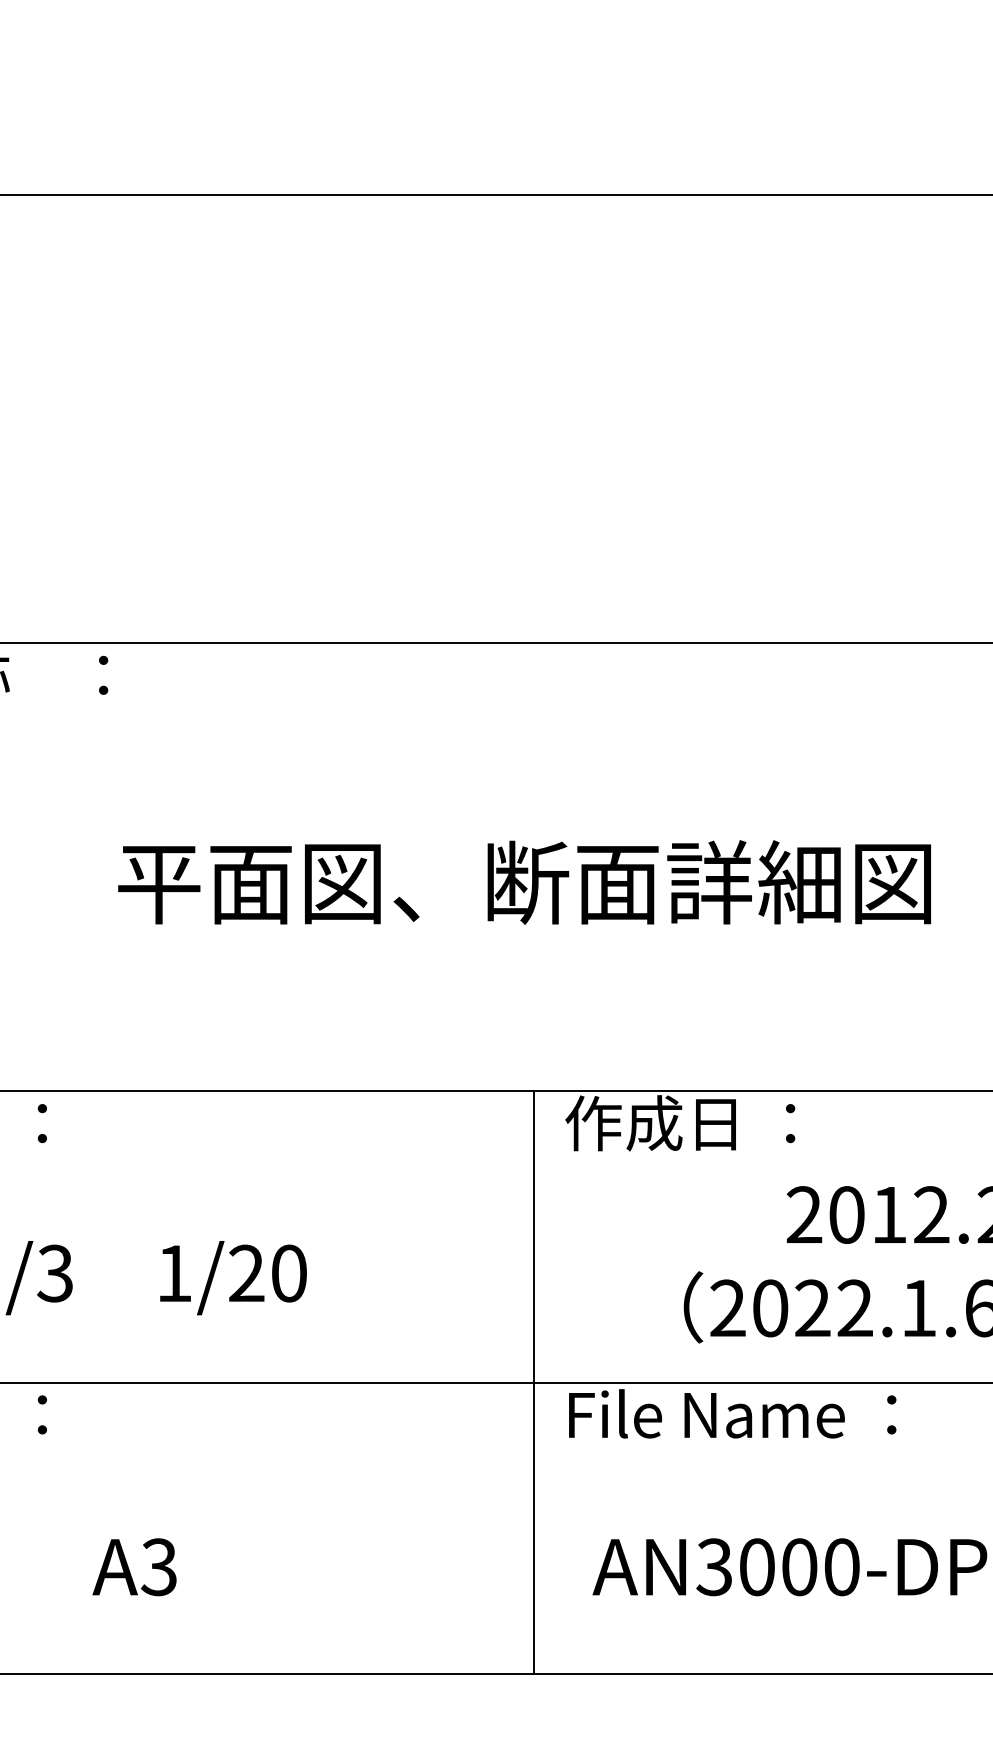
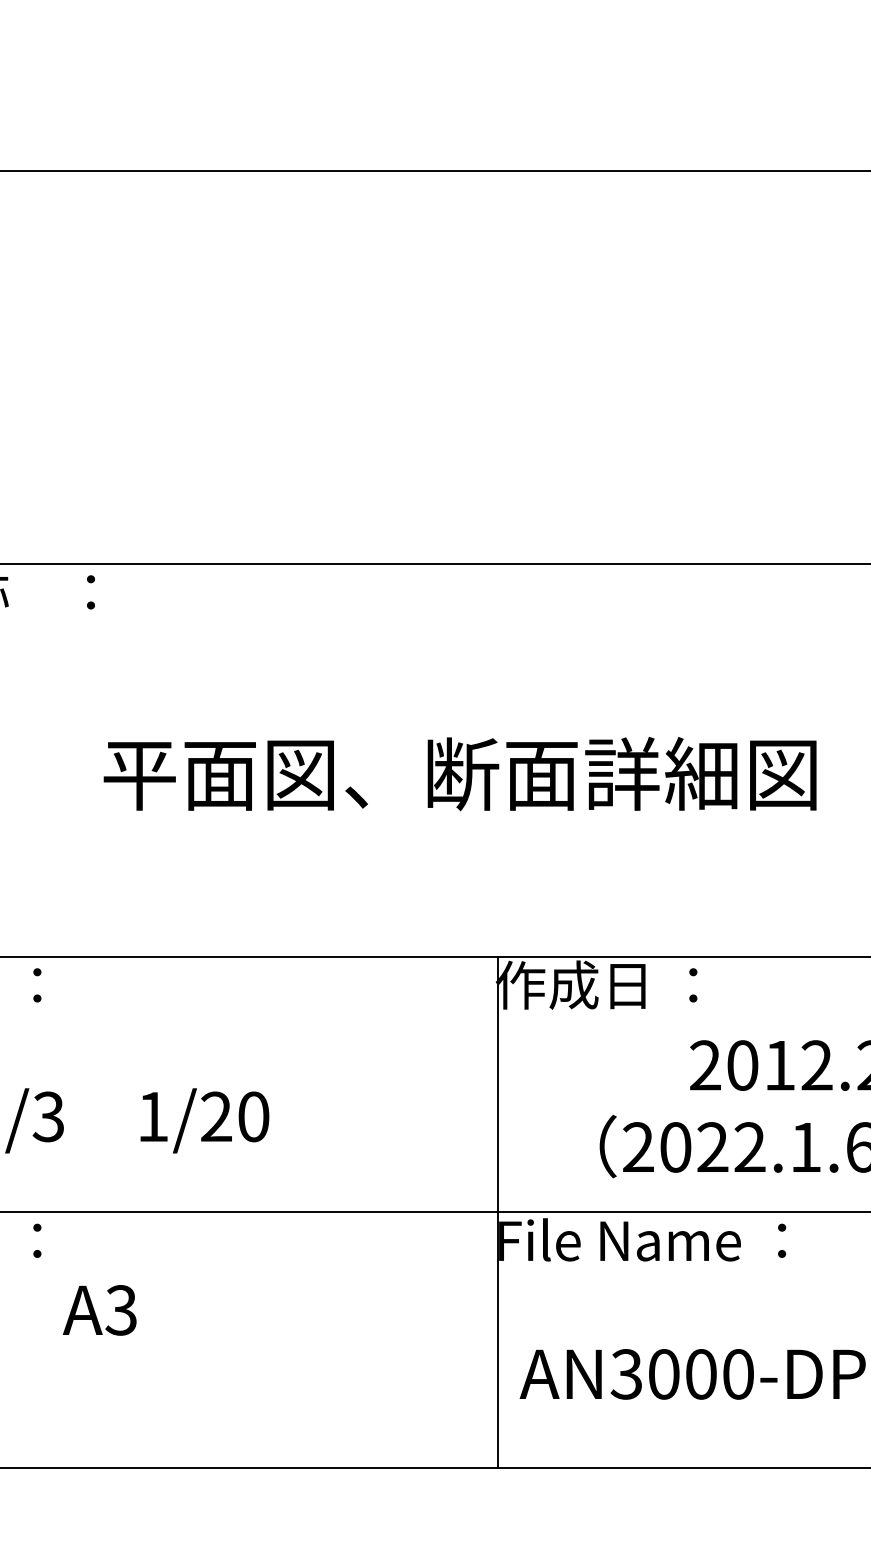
line: (534, 1382) -> (498, 1212), moved
text: (134, 1567) -> (99, 1310), moved

